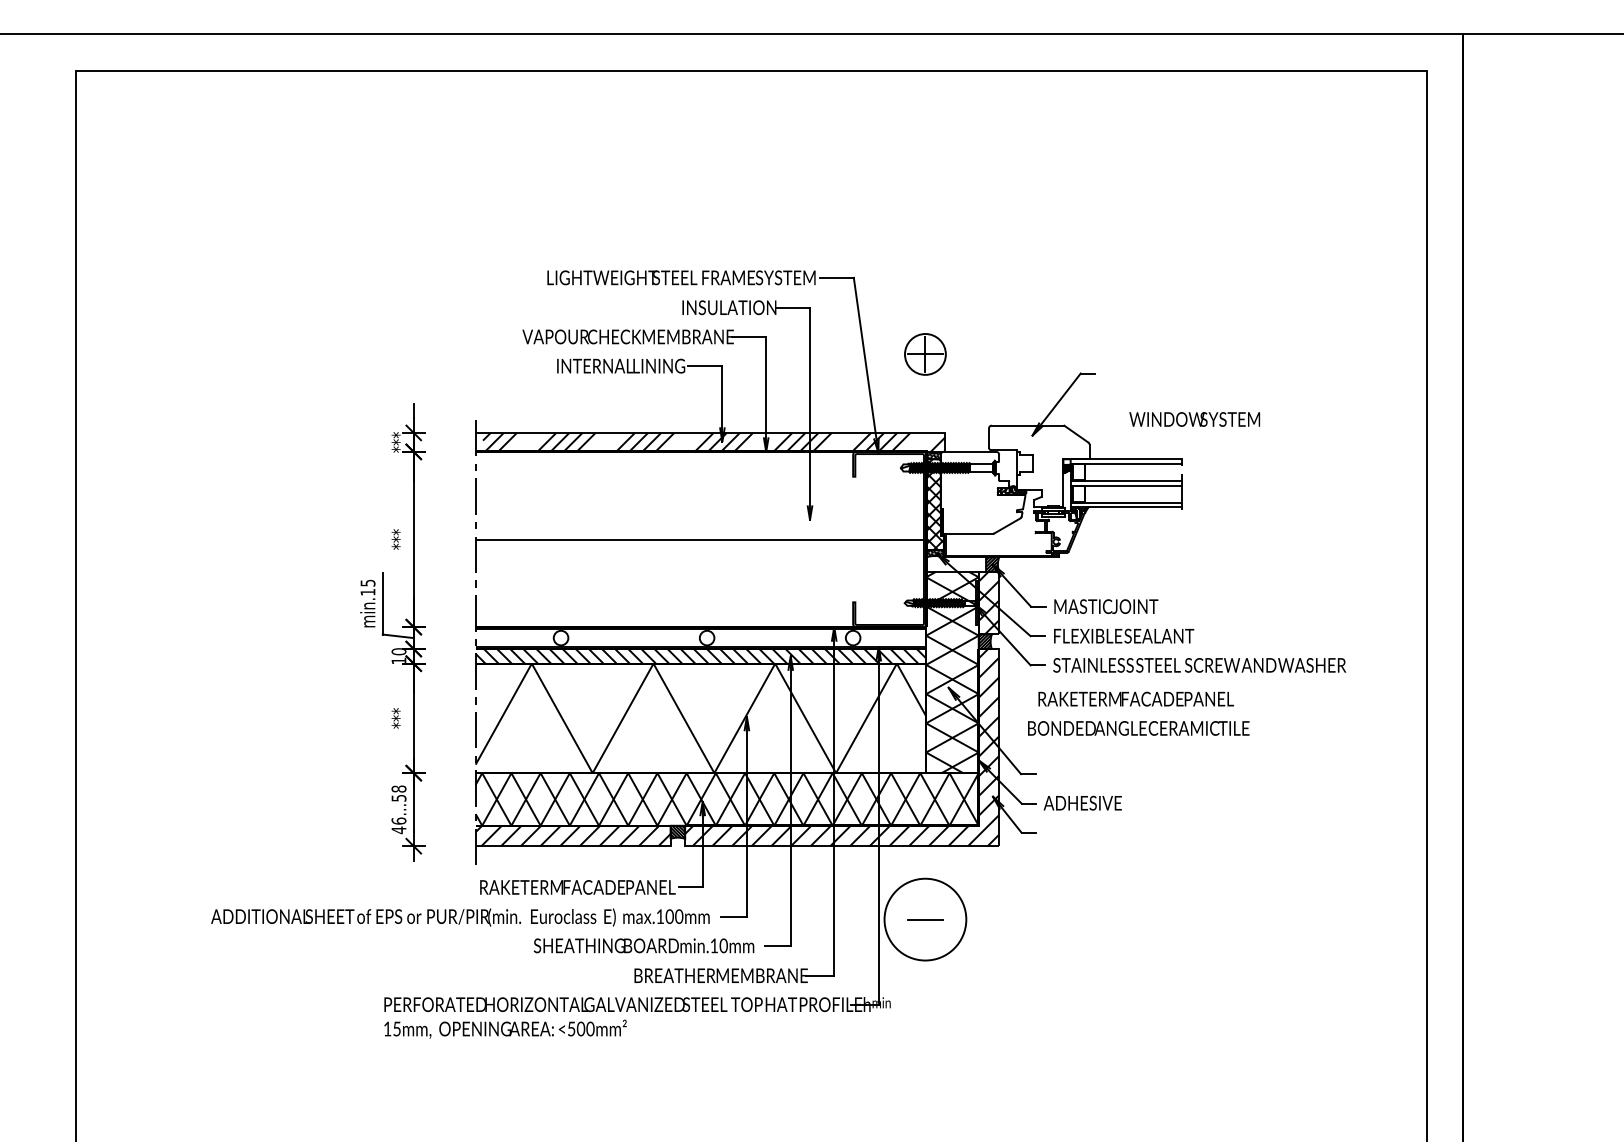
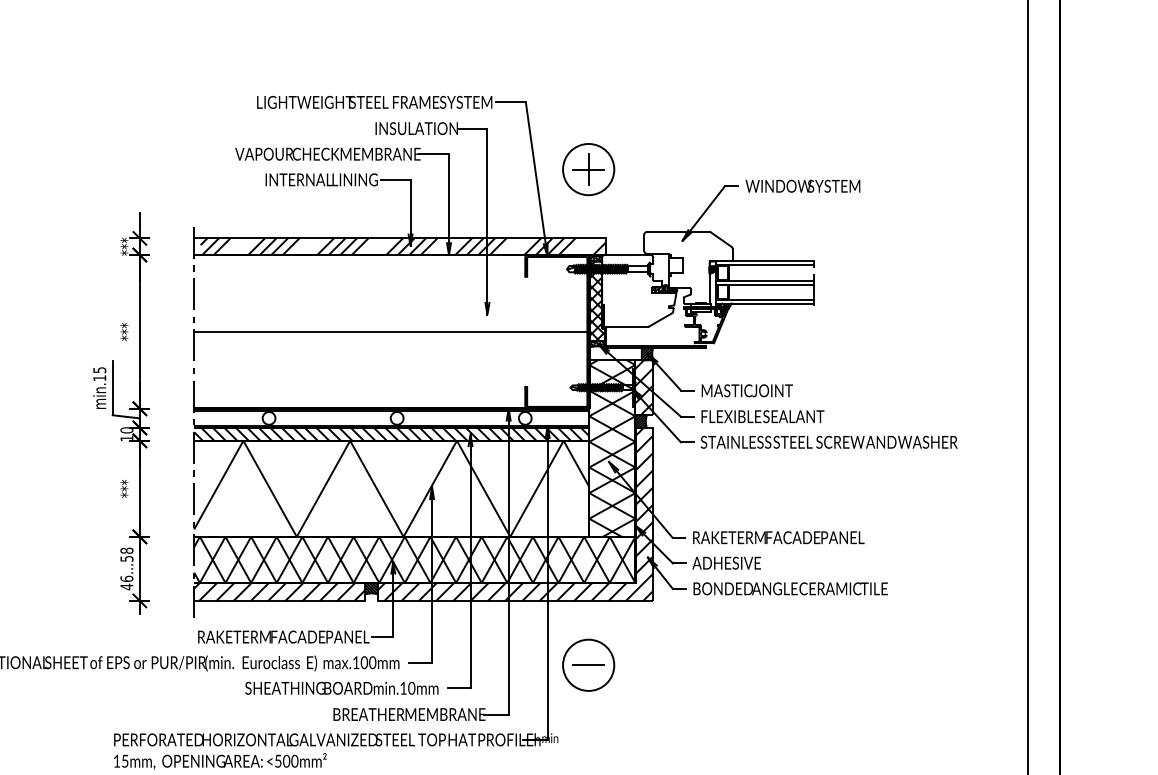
circle: (925, 354) -> (588, 169), size x1.43
text: (1194, 419) -> (802, 186), moved
text: (1135, 698) -> (778, 537), moved
text: (1138, 728) -> (790, 588), moved
circle: (925, 919) -> (588, 665), size x0.71

